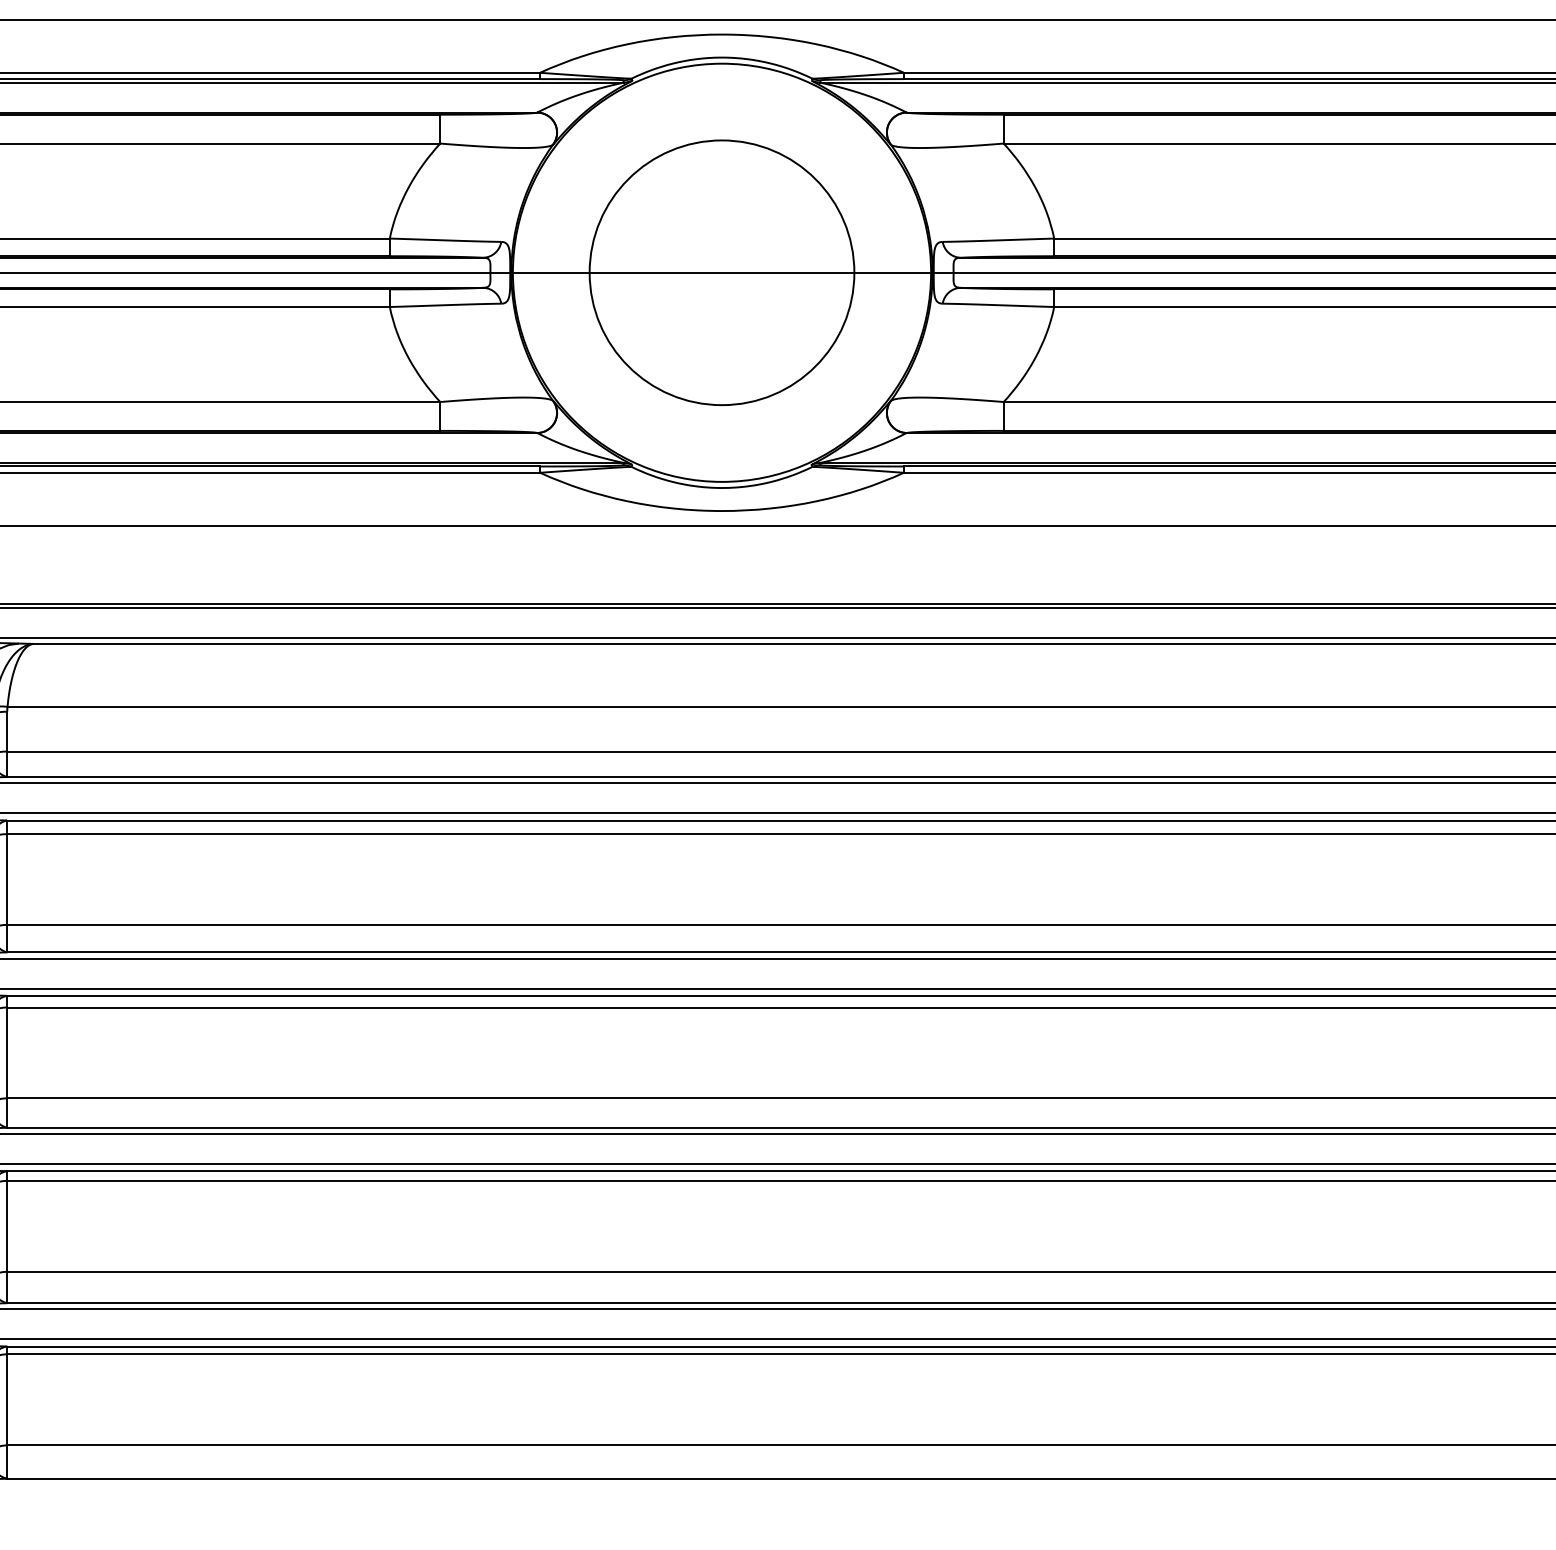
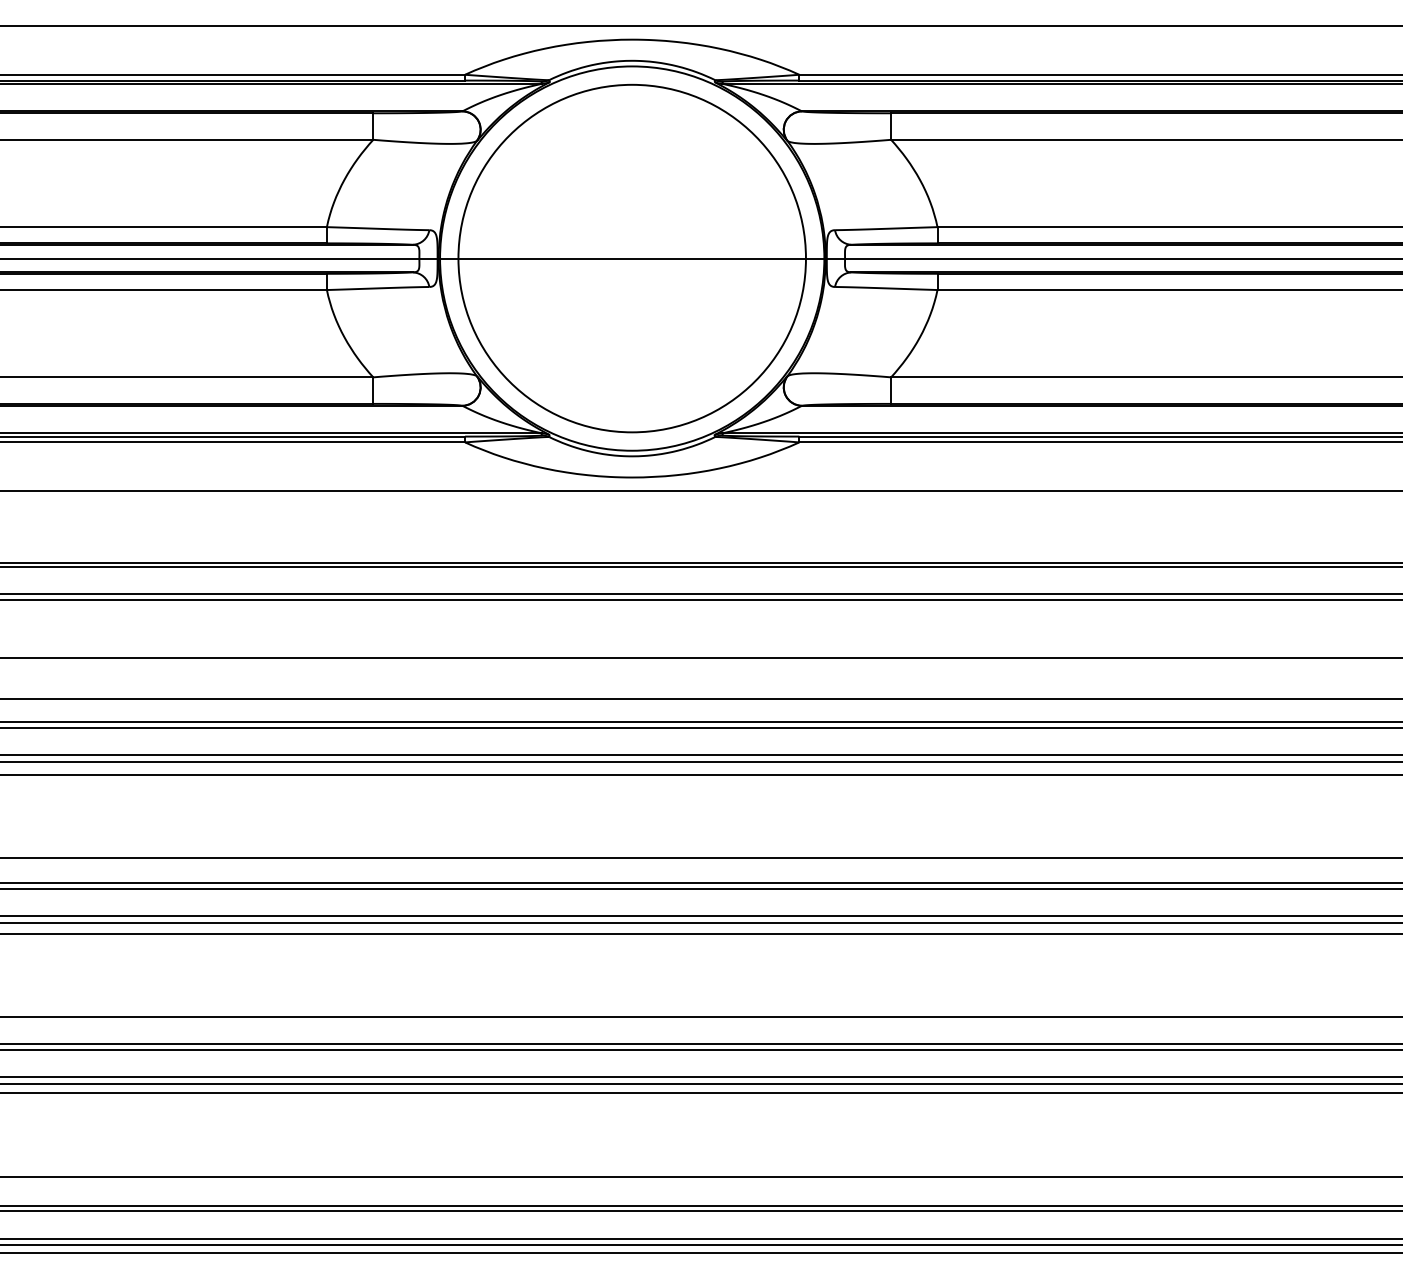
circle: (721, 272) -> (631, 258), size x1.43

